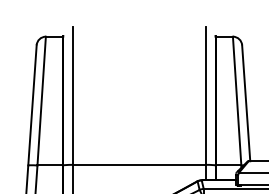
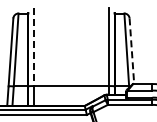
line: (72, 96) -> (33, 47), solid -> dashed
line: (245, 103) -> (131, 51), solid -> dashed

